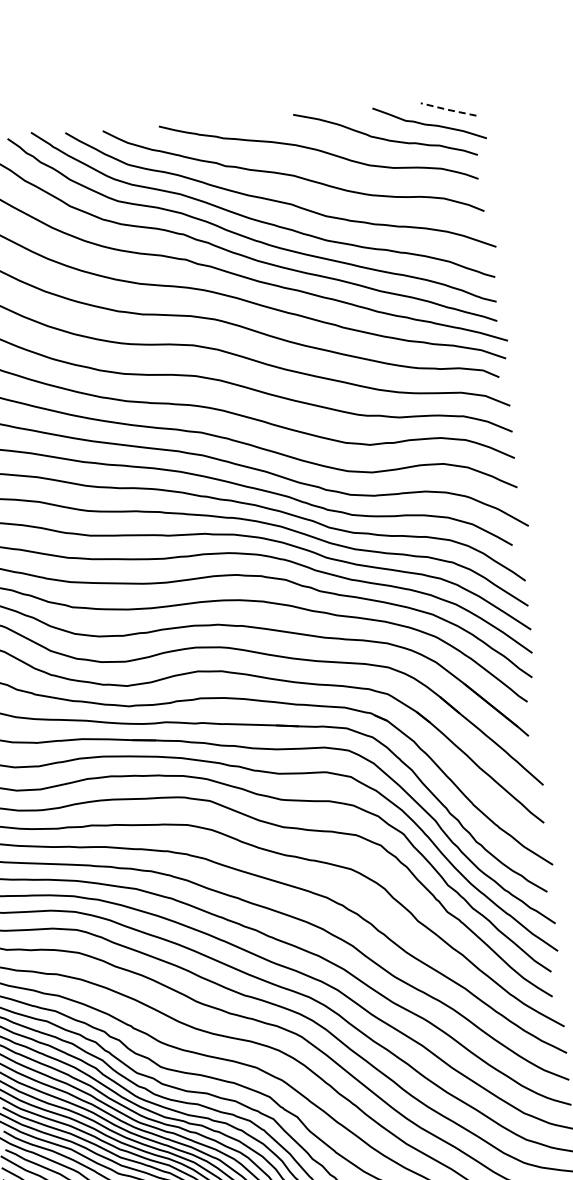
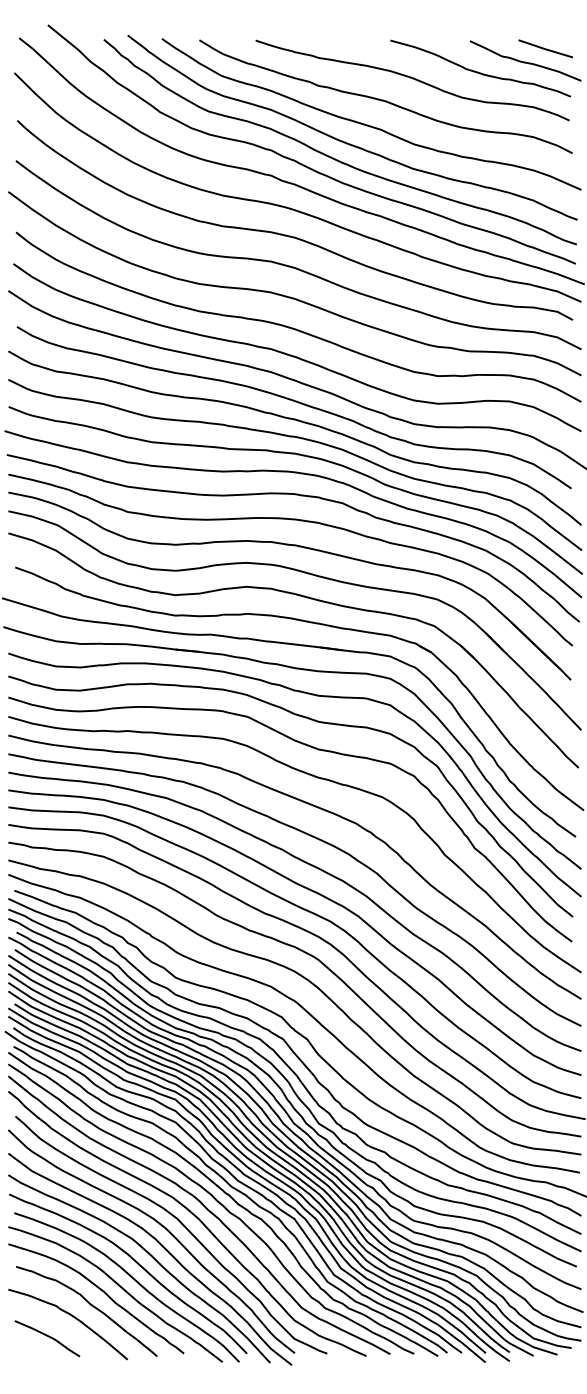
line: (447, 110) -> (544, 49), dashed -> solid

